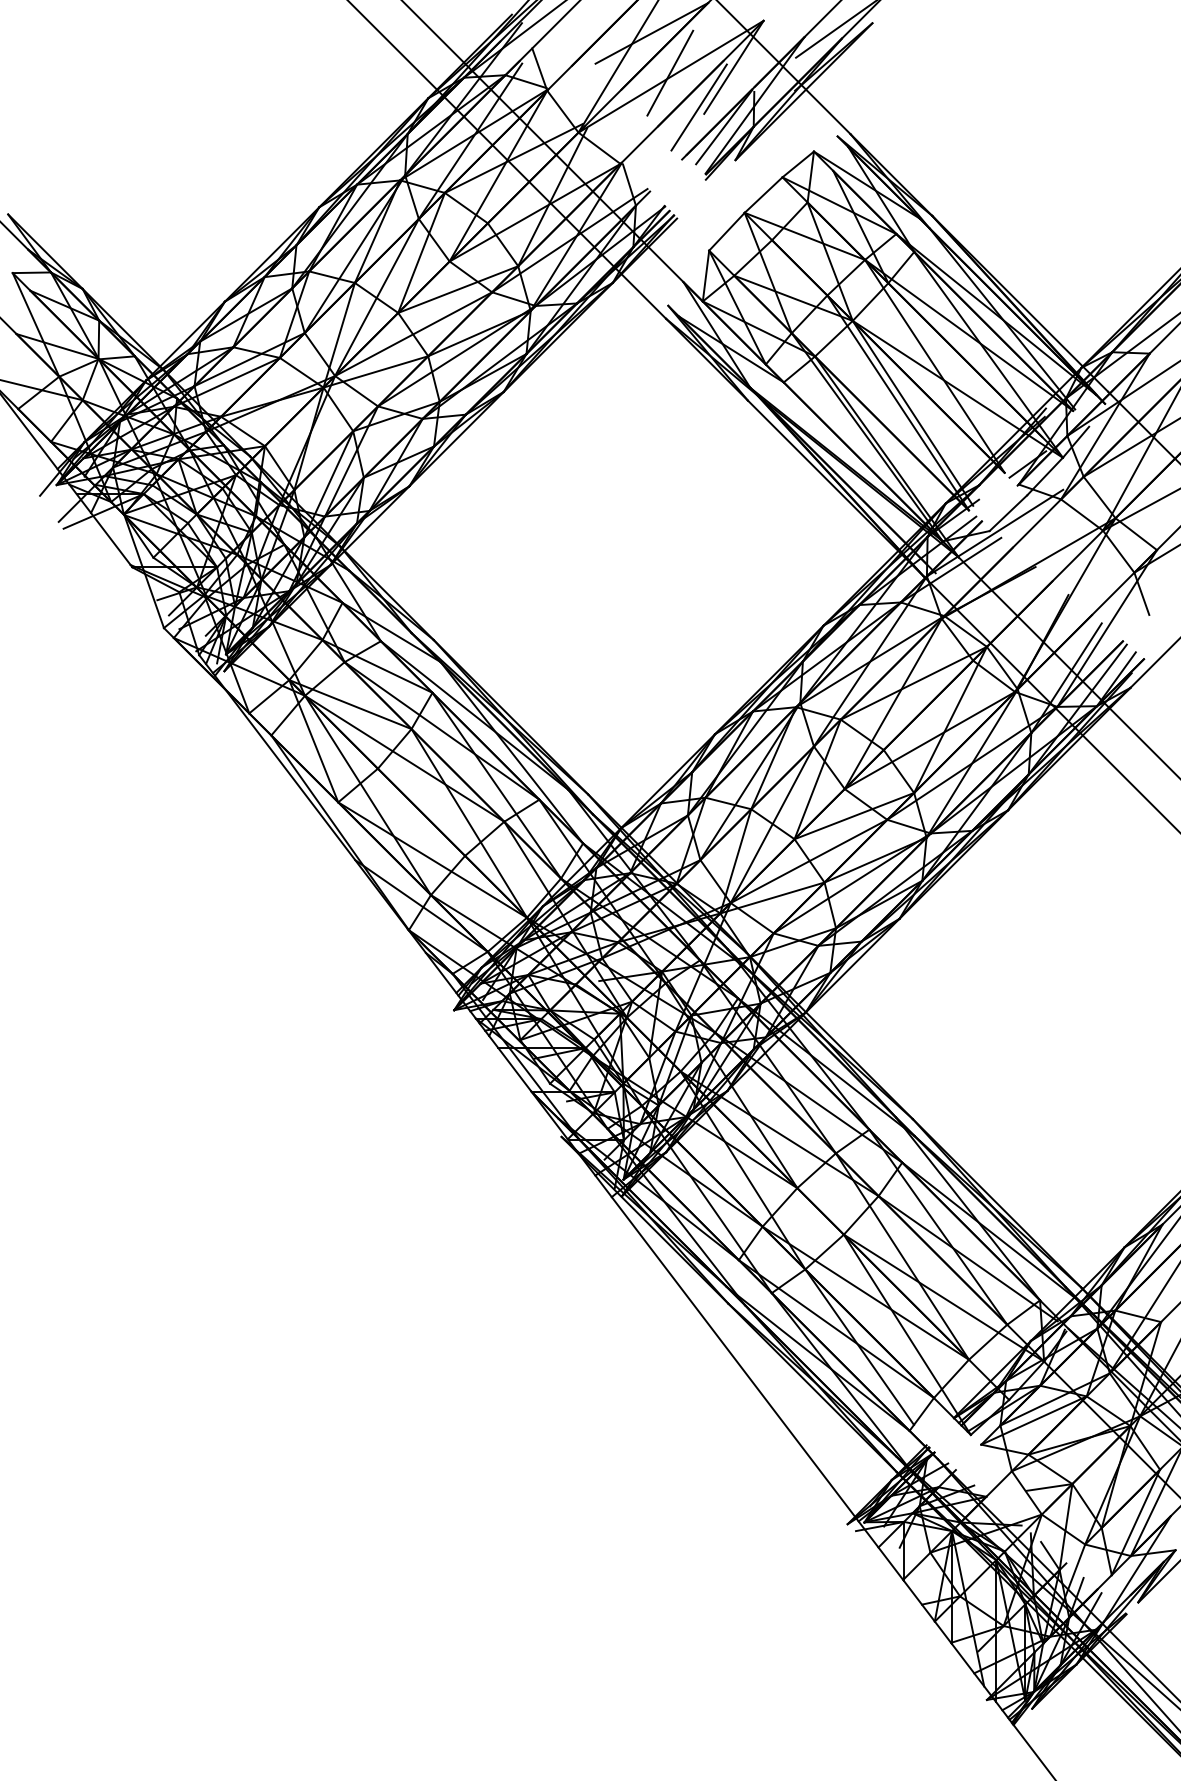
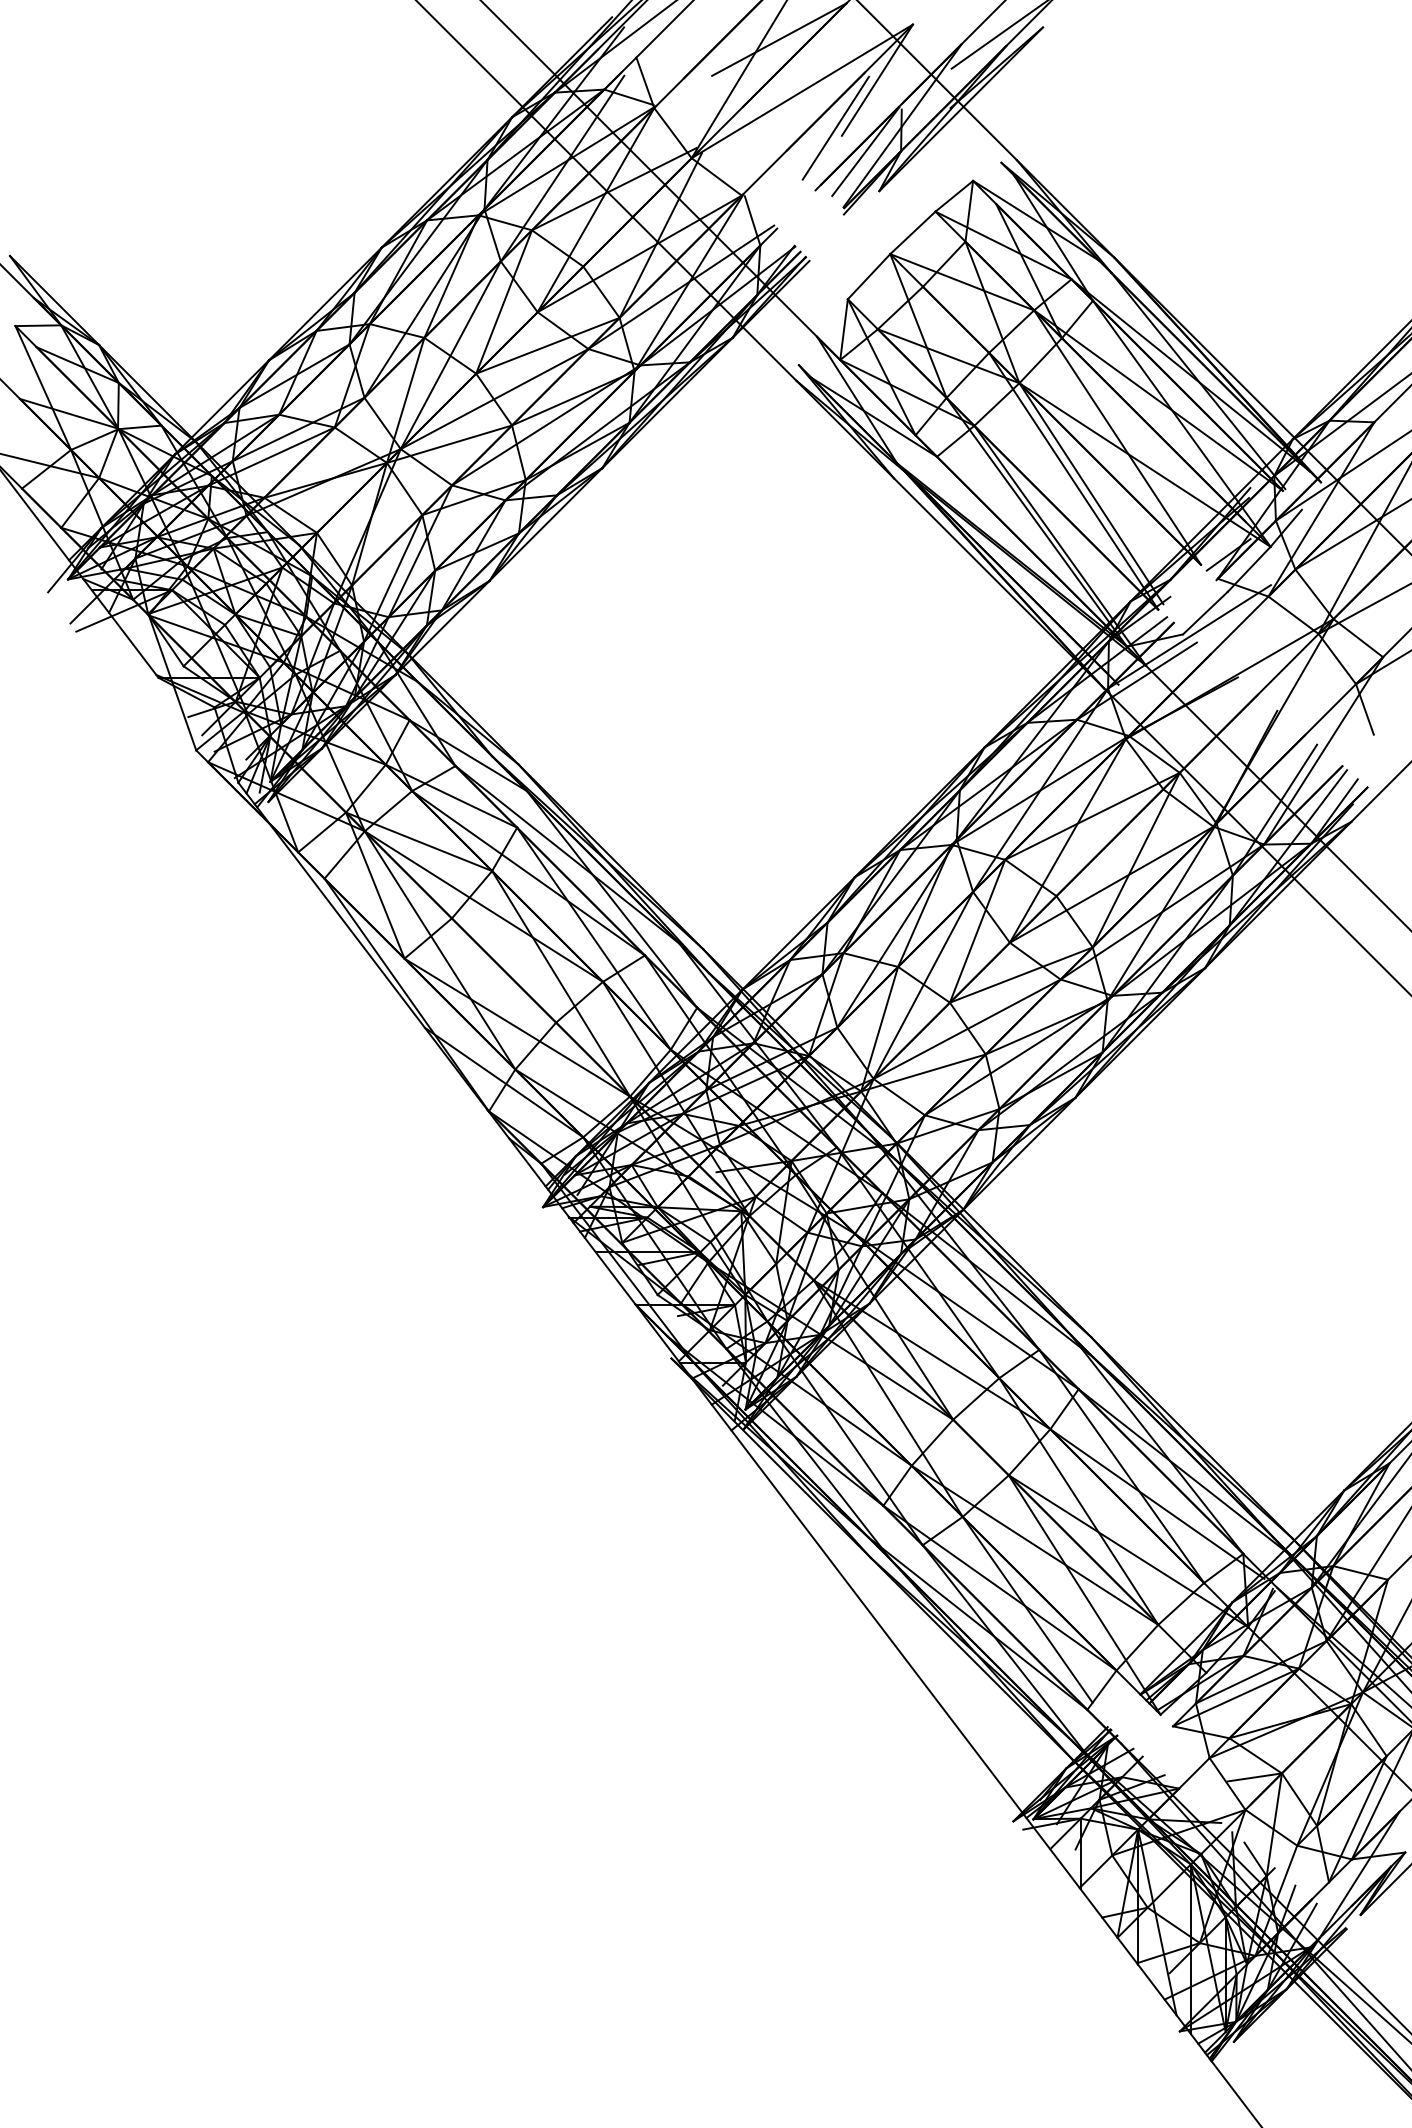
line: (670, 72) -> (801, 86), removed

